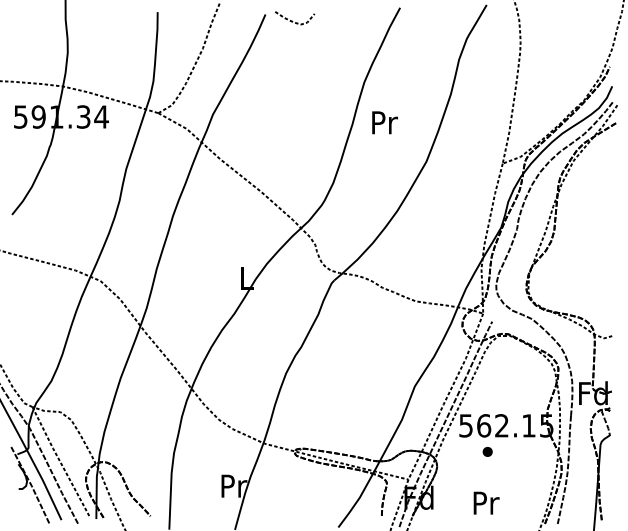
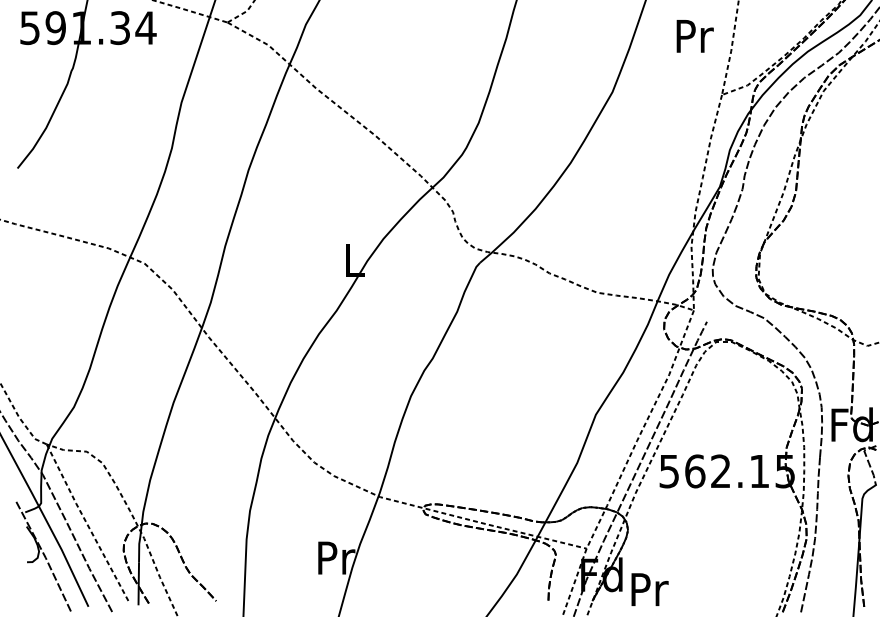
text: (384, 122) -> (694, 35), moved
part: (487, 451) -> (700, 508), removed
text: (486, 502) -> (649, 588), moved

